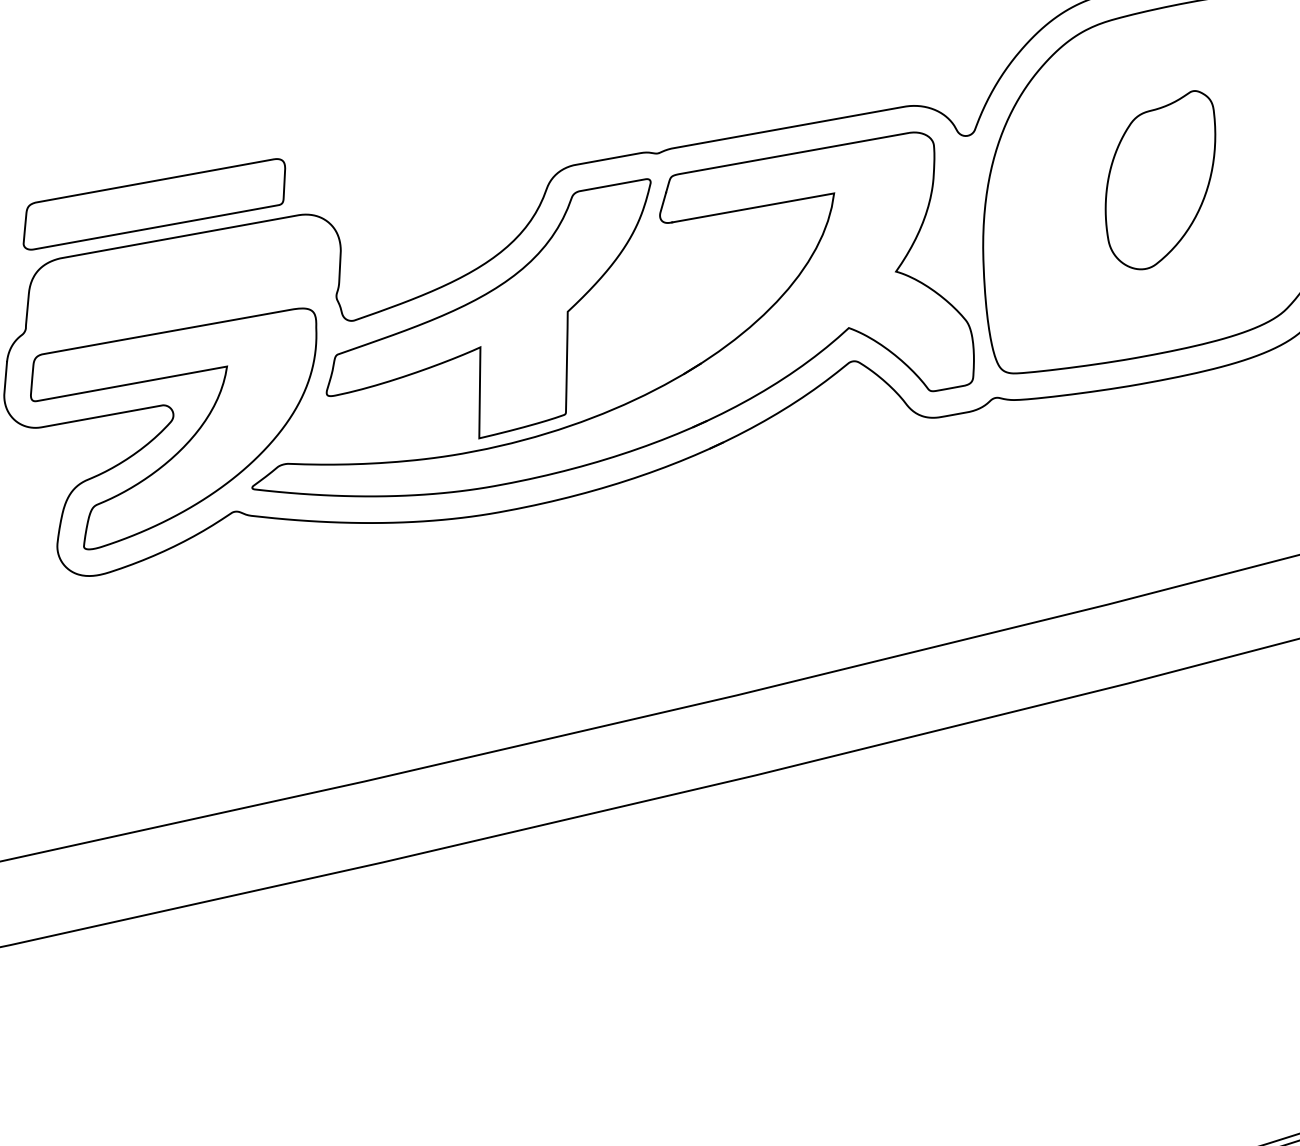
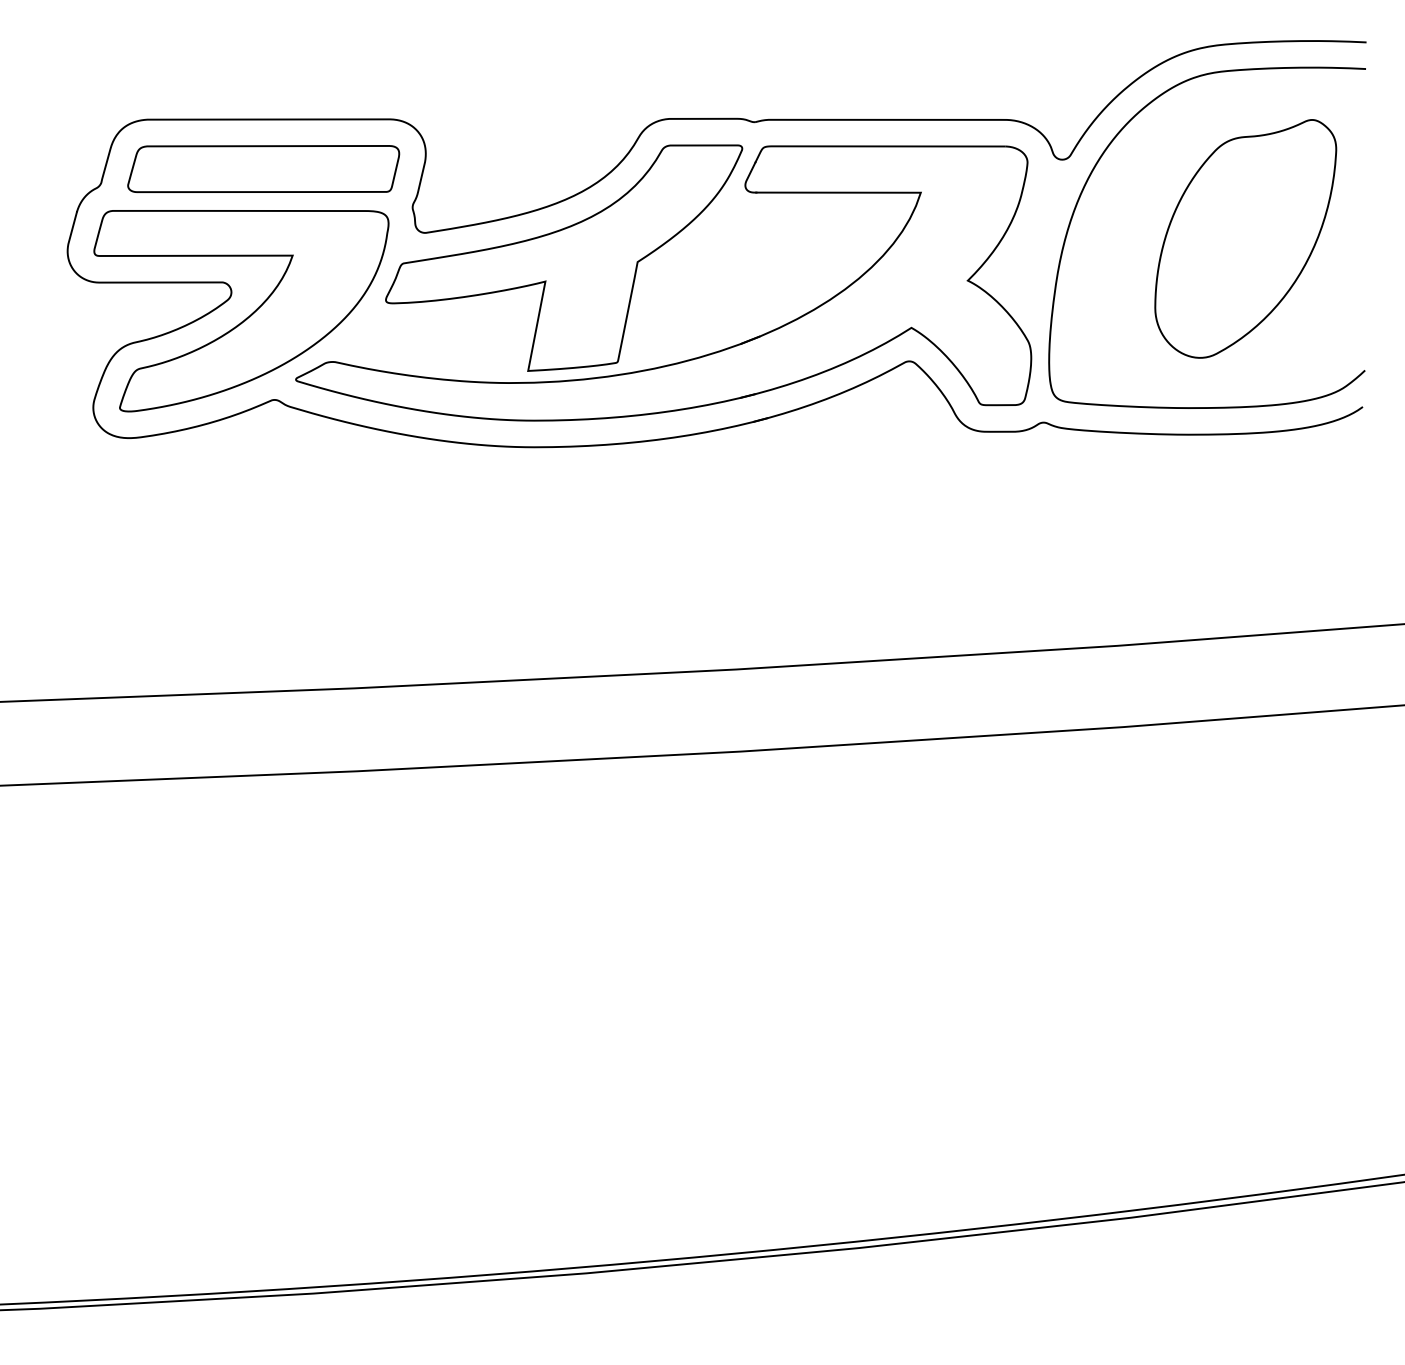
part: (1161, 180) -> (1245, 238), size x1.43
part: (153, 203) -> (263, 168), moved

